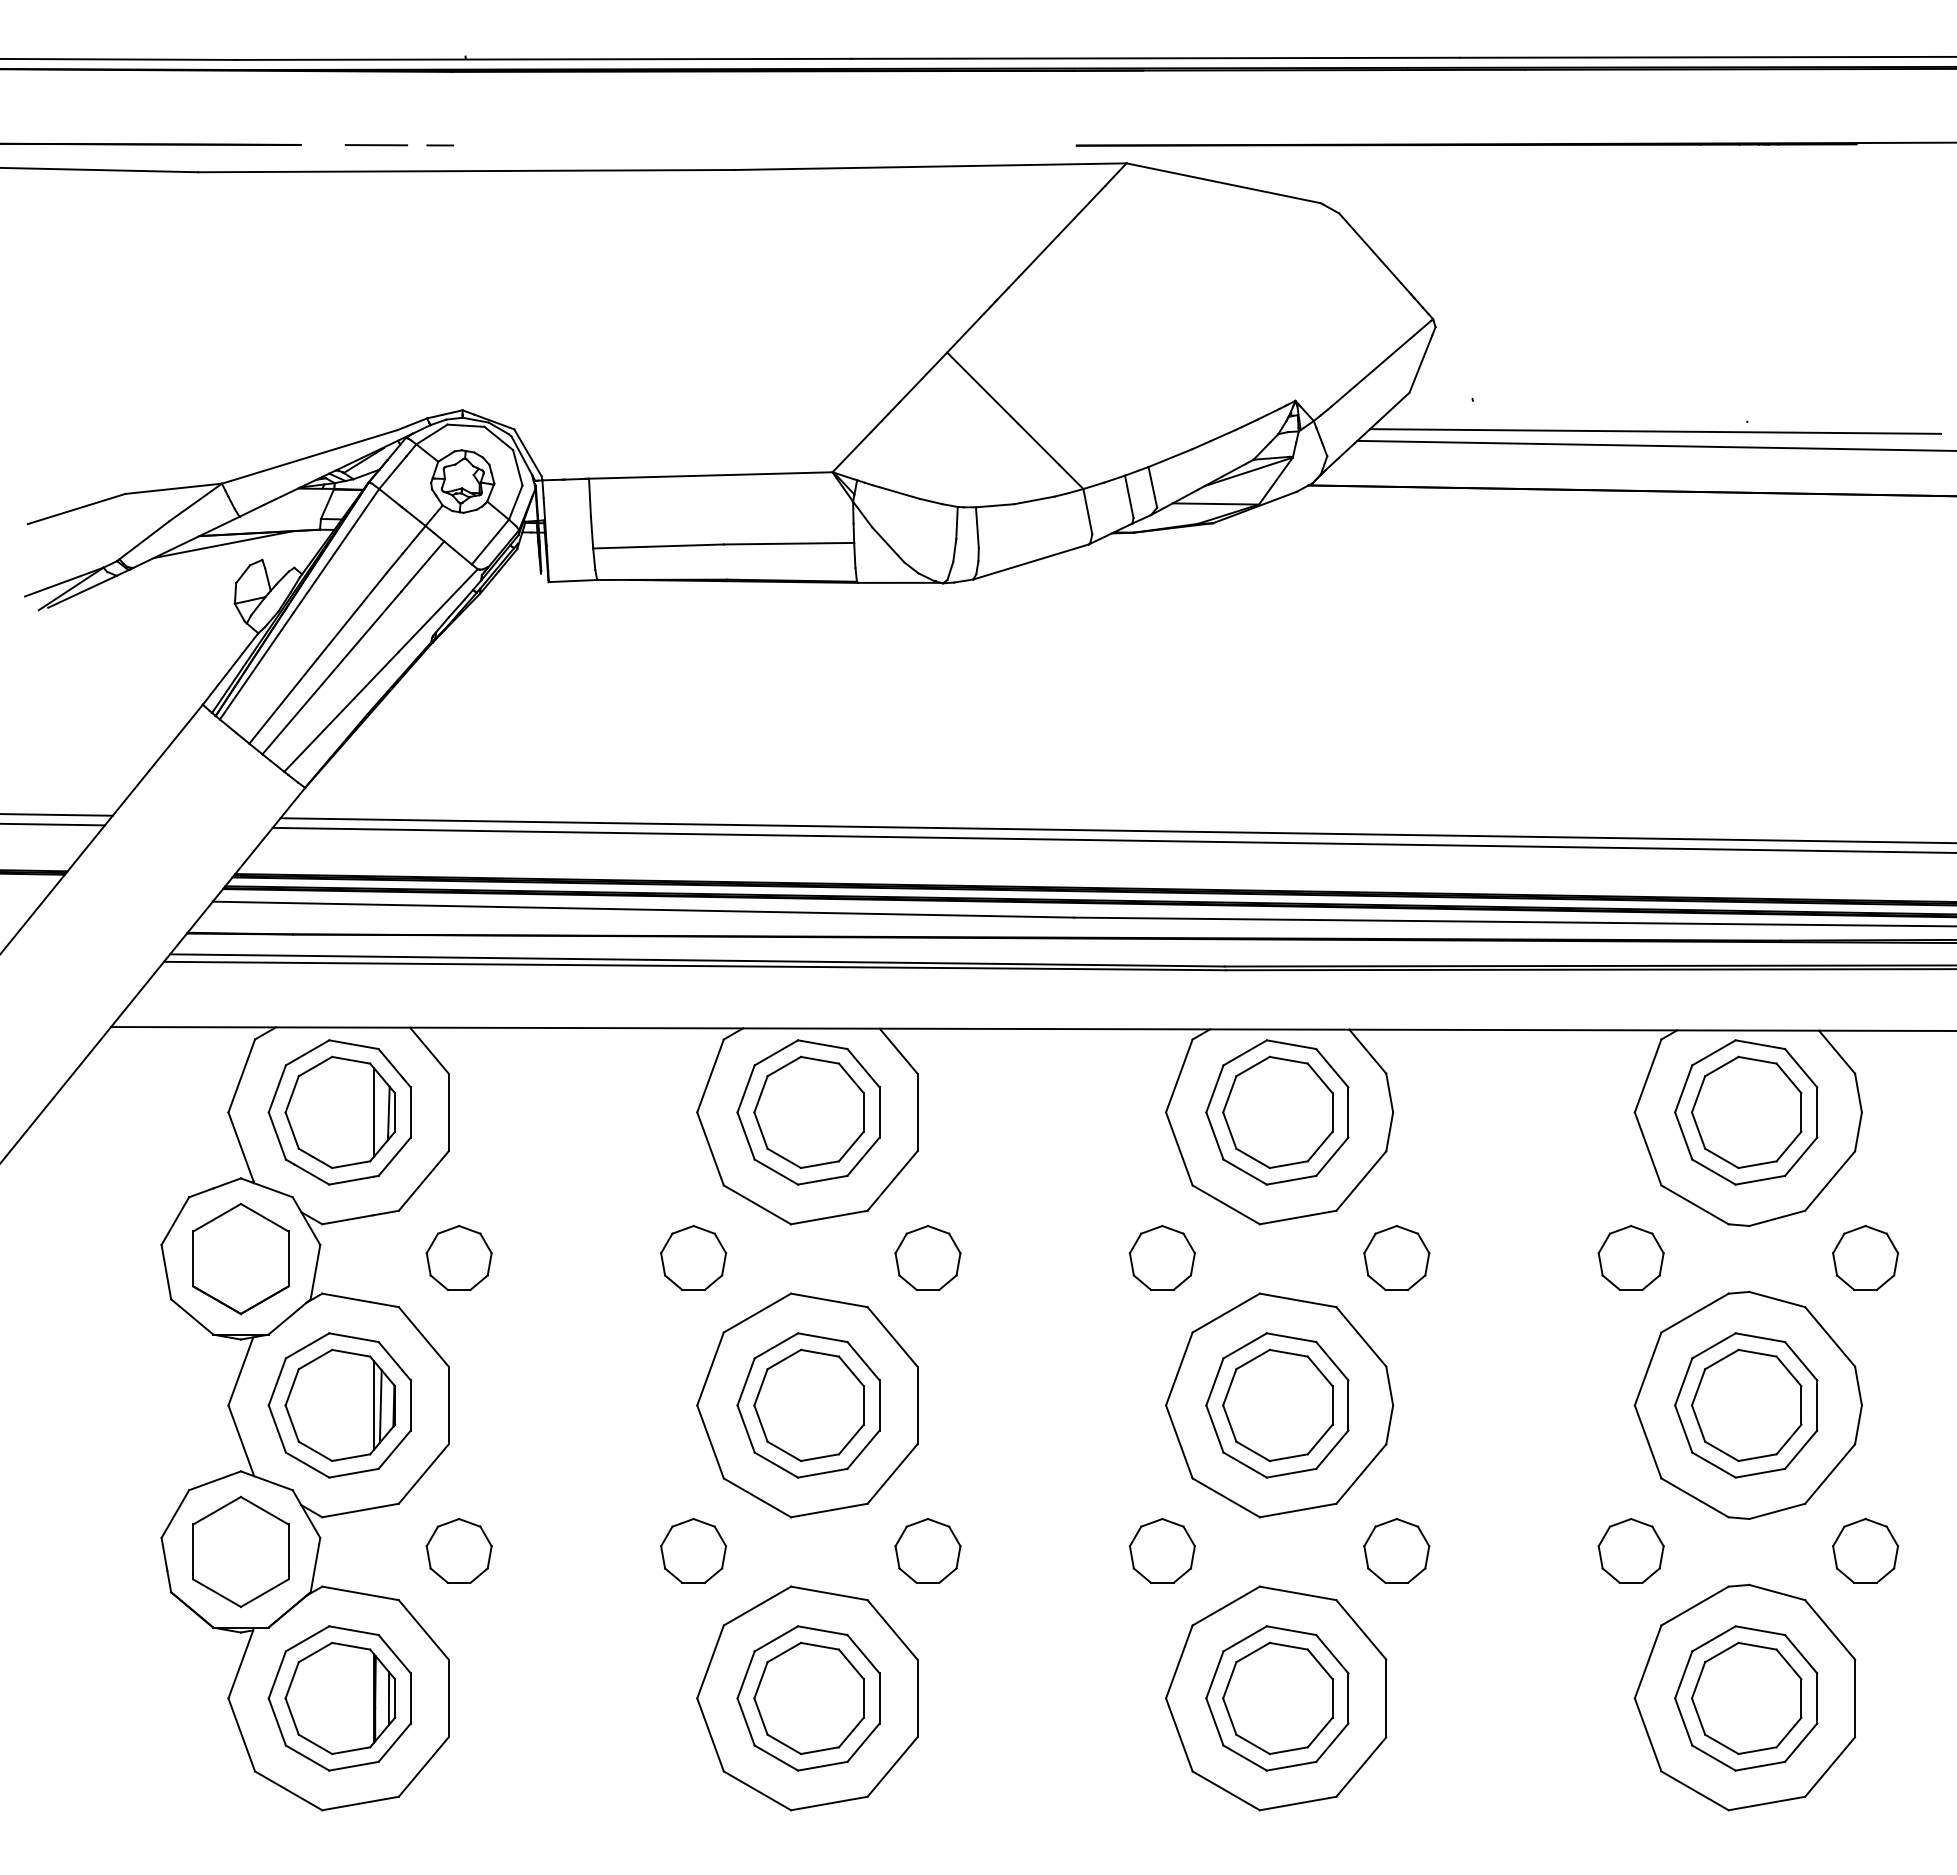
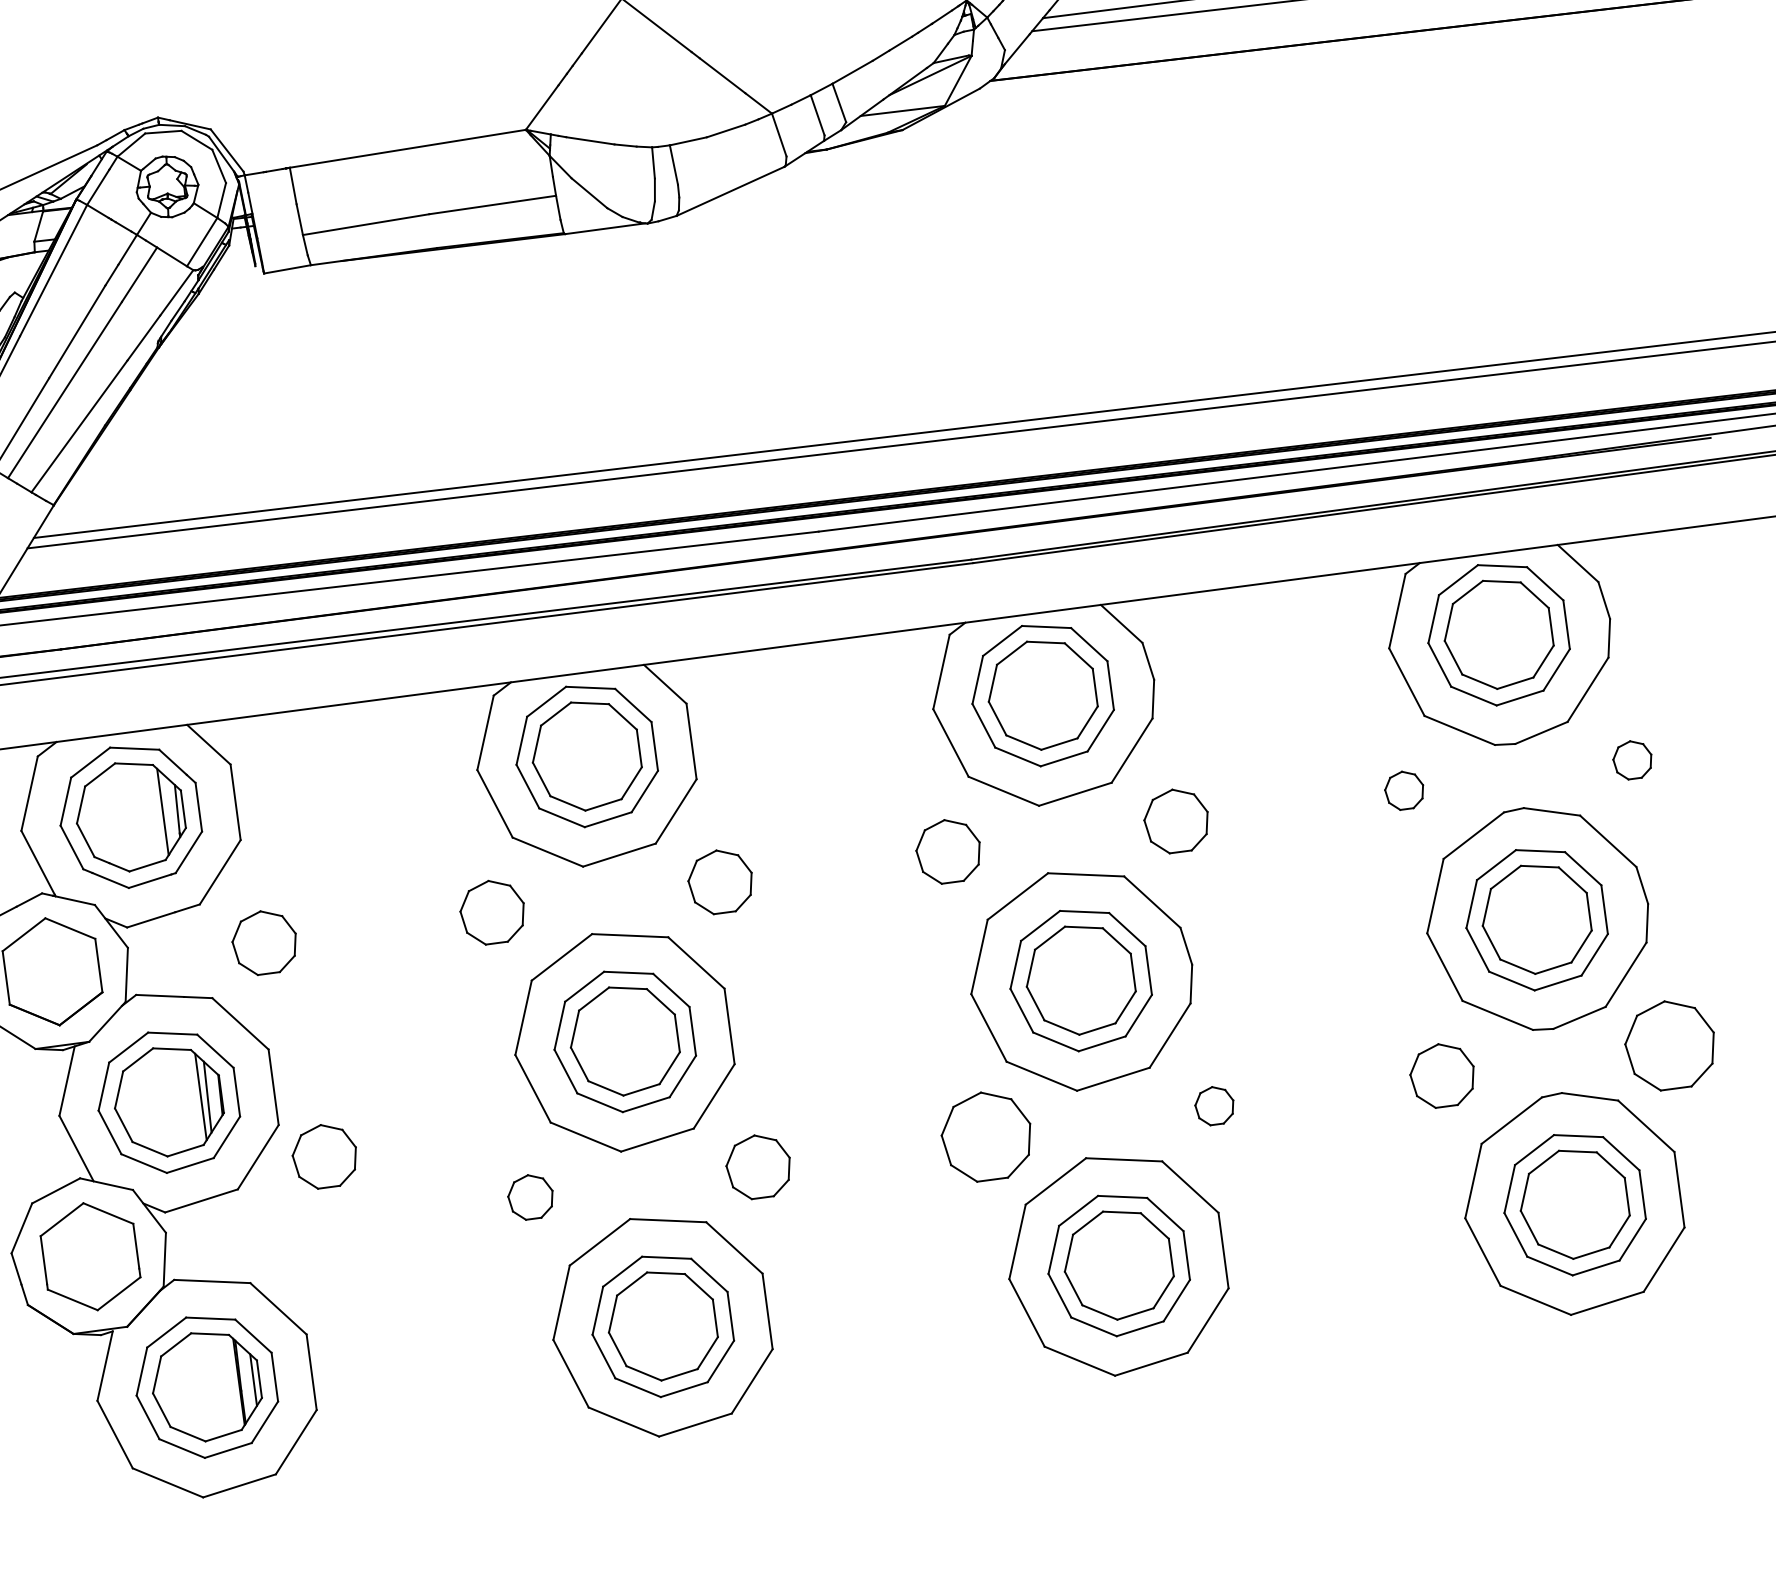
part: (1630, 1257) -> (1403, 790), size x0.6
part: (1865, 1257) -> (1632, 759), size x0.6
part: (458, 1550) -> (324, 1155), moved
part: (693, 1550) -> (530, 1196), size x0.7
part: (1161, 1550) -> (985, 1135), size x1.4
part: (1396, 1550) -> (1214, 1105), size x0.6
part: (1865, 1550) -> (1670, 1044), size x1.4

